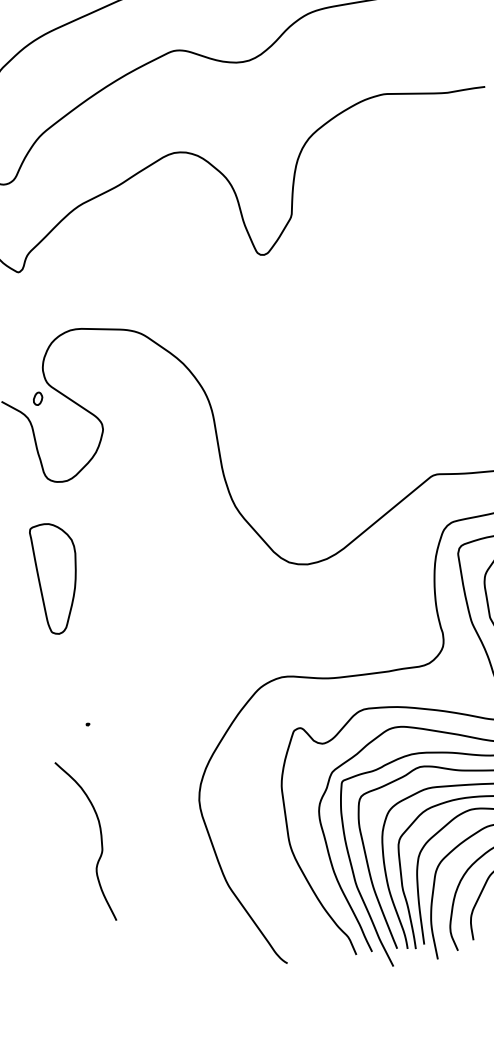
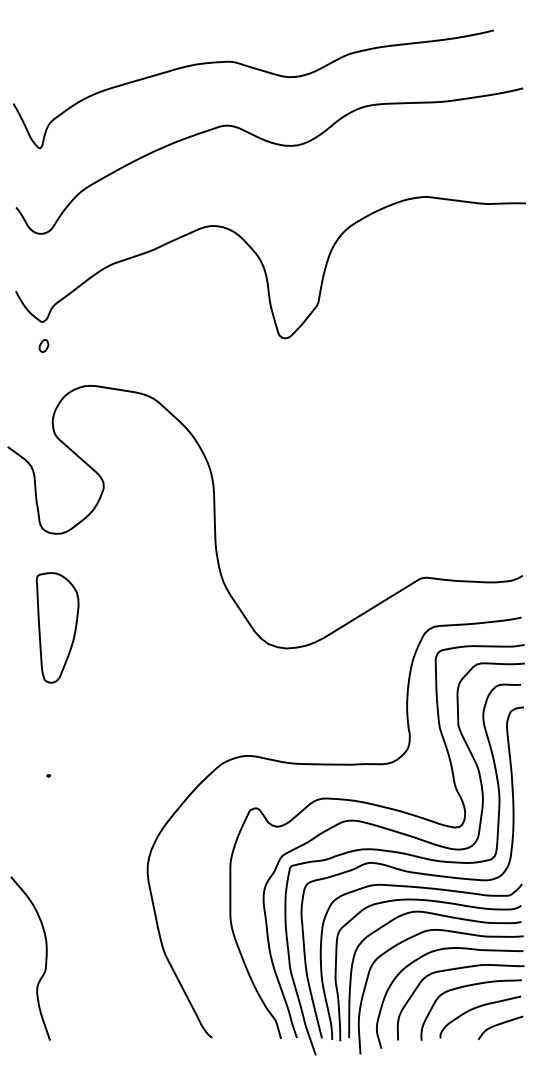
part: (37, 398) -> (43, 345), moved
part: (57, 577) -> (57, 627), moved
curve: (100, 839) -> (45, 958), moved

